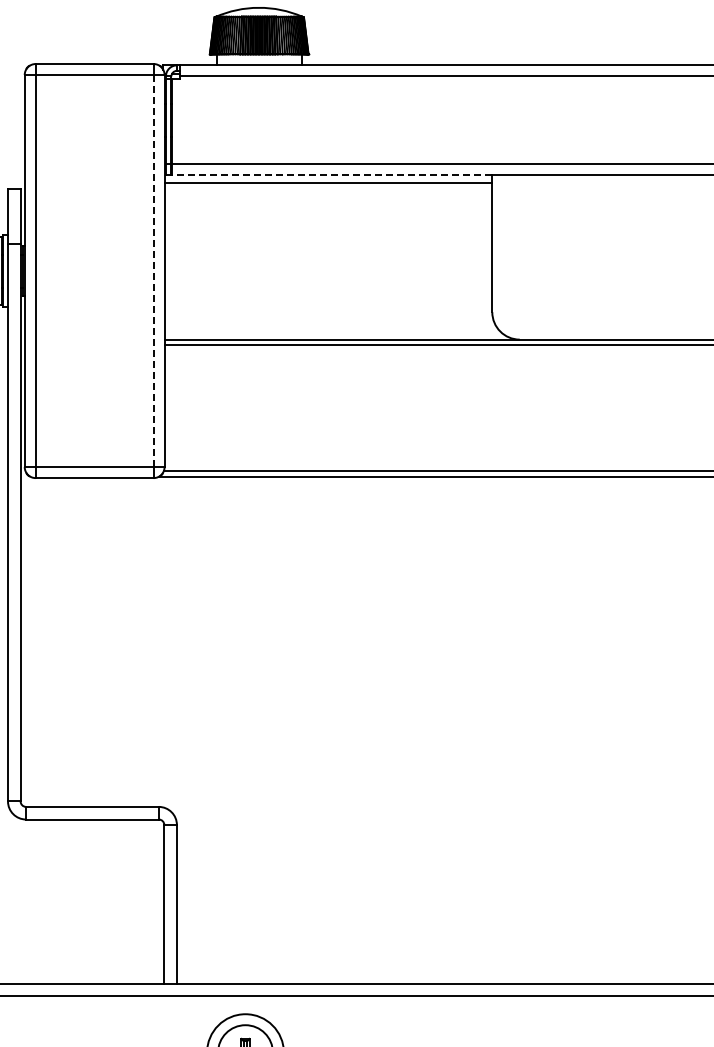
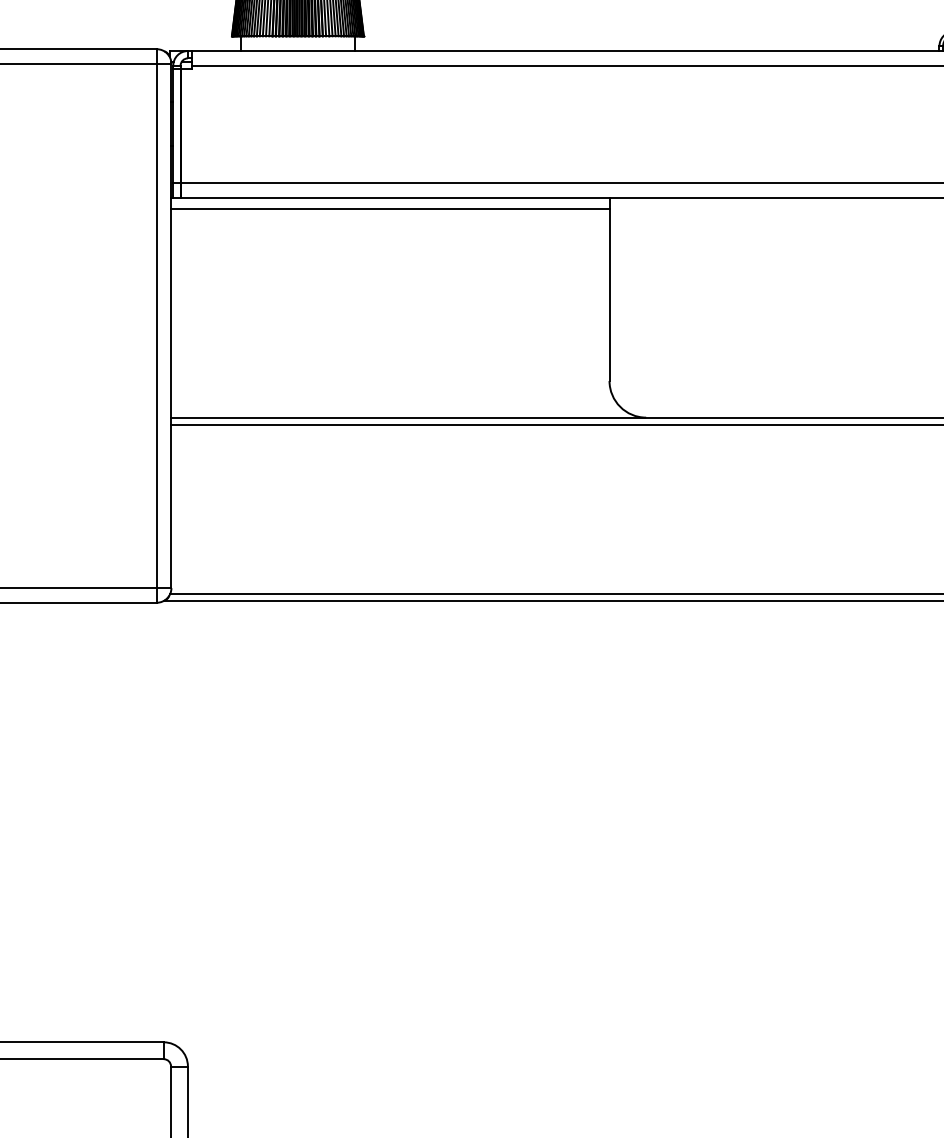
line: (328, 175) -> (390, 198), dashed -> solid
line: (153, 270) -> (156, 325), dashed -> solid

